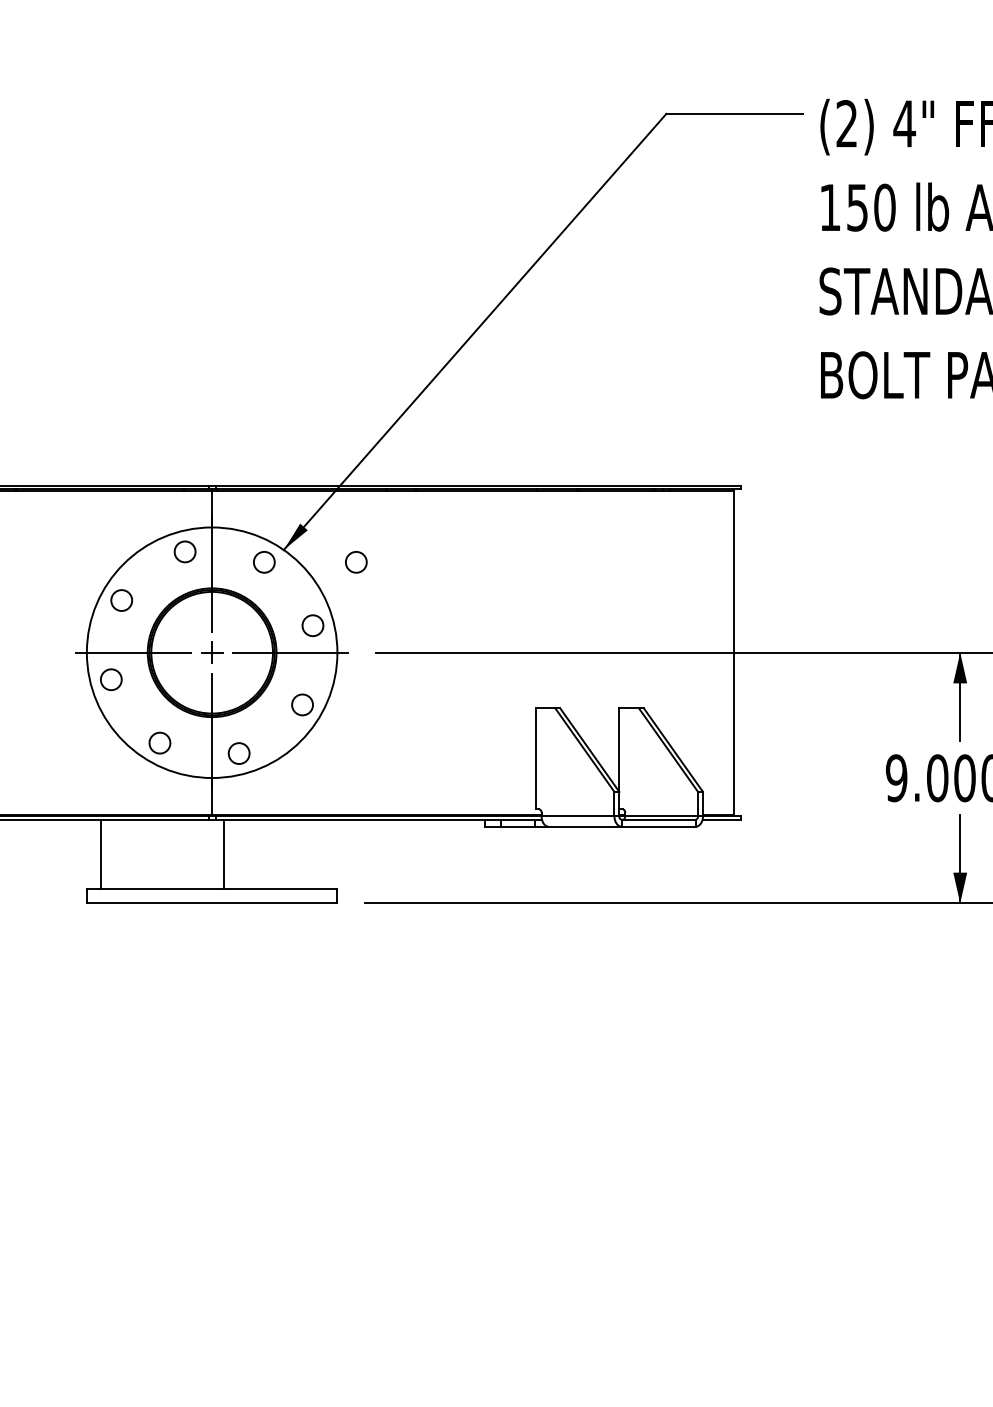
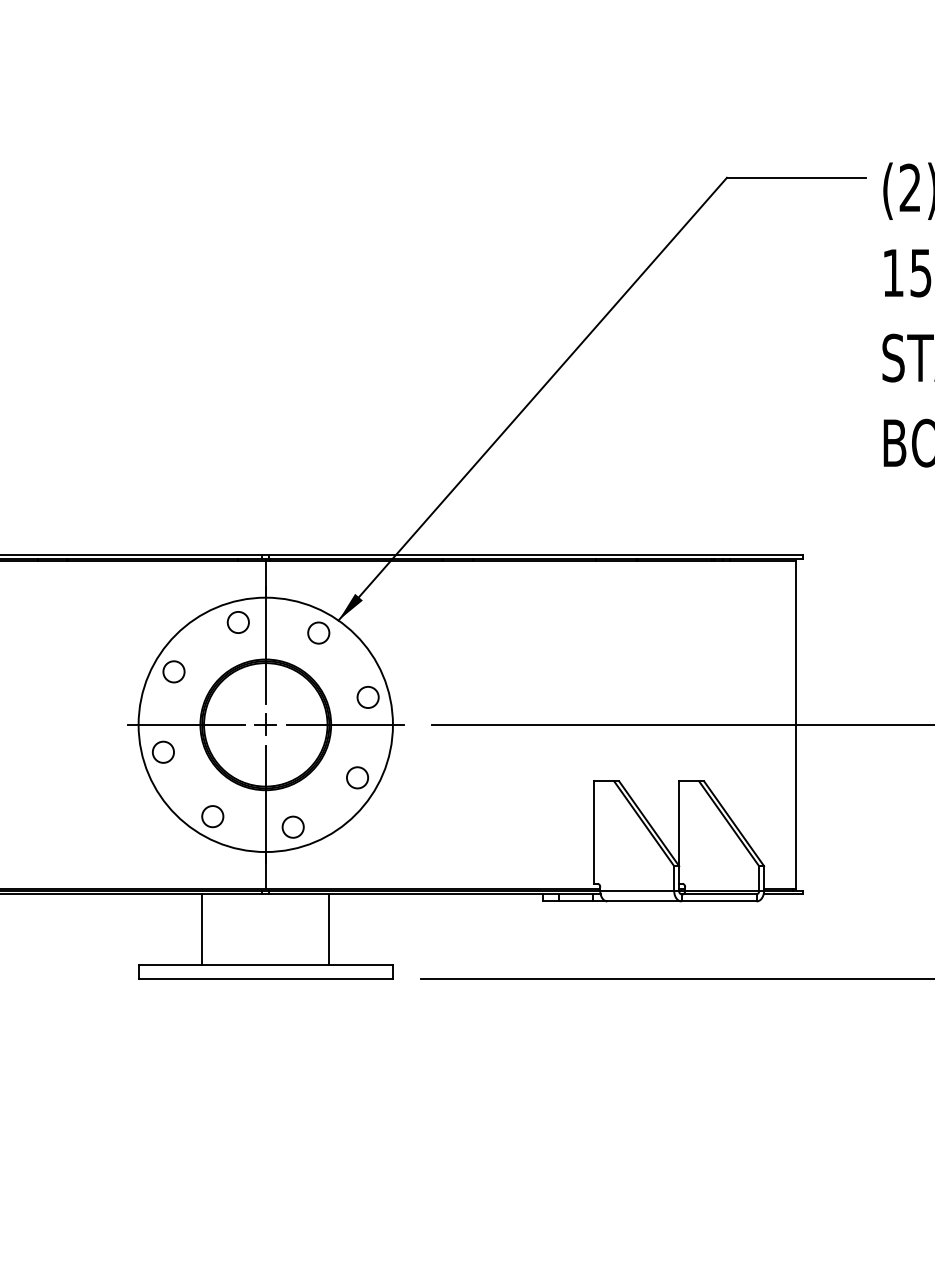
circle: (356, 562) -> (412, 633), removed
line: (100, 854) -> (202, 929), moved
line: (223, 854) -> (329, 929), moved

